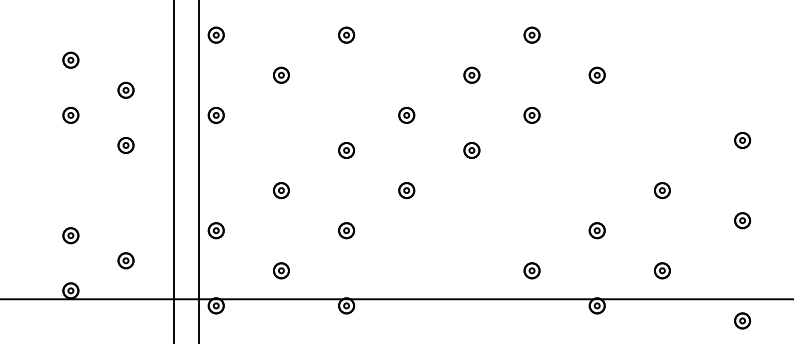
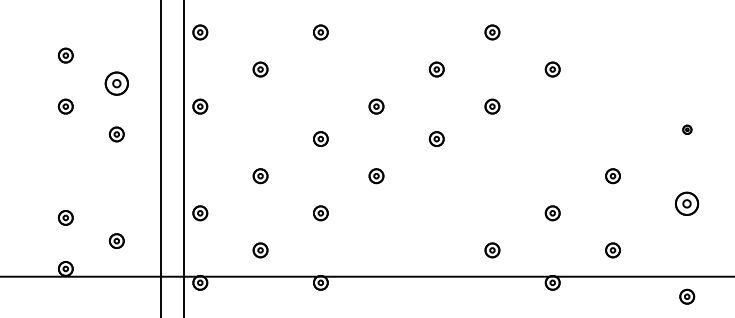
part: (125, 89) -> (116, 82), size x1.6
part: (742, 140) -> (687, 129), size x0.6
part: (742, 220) -> (687, 203), size x1.6

